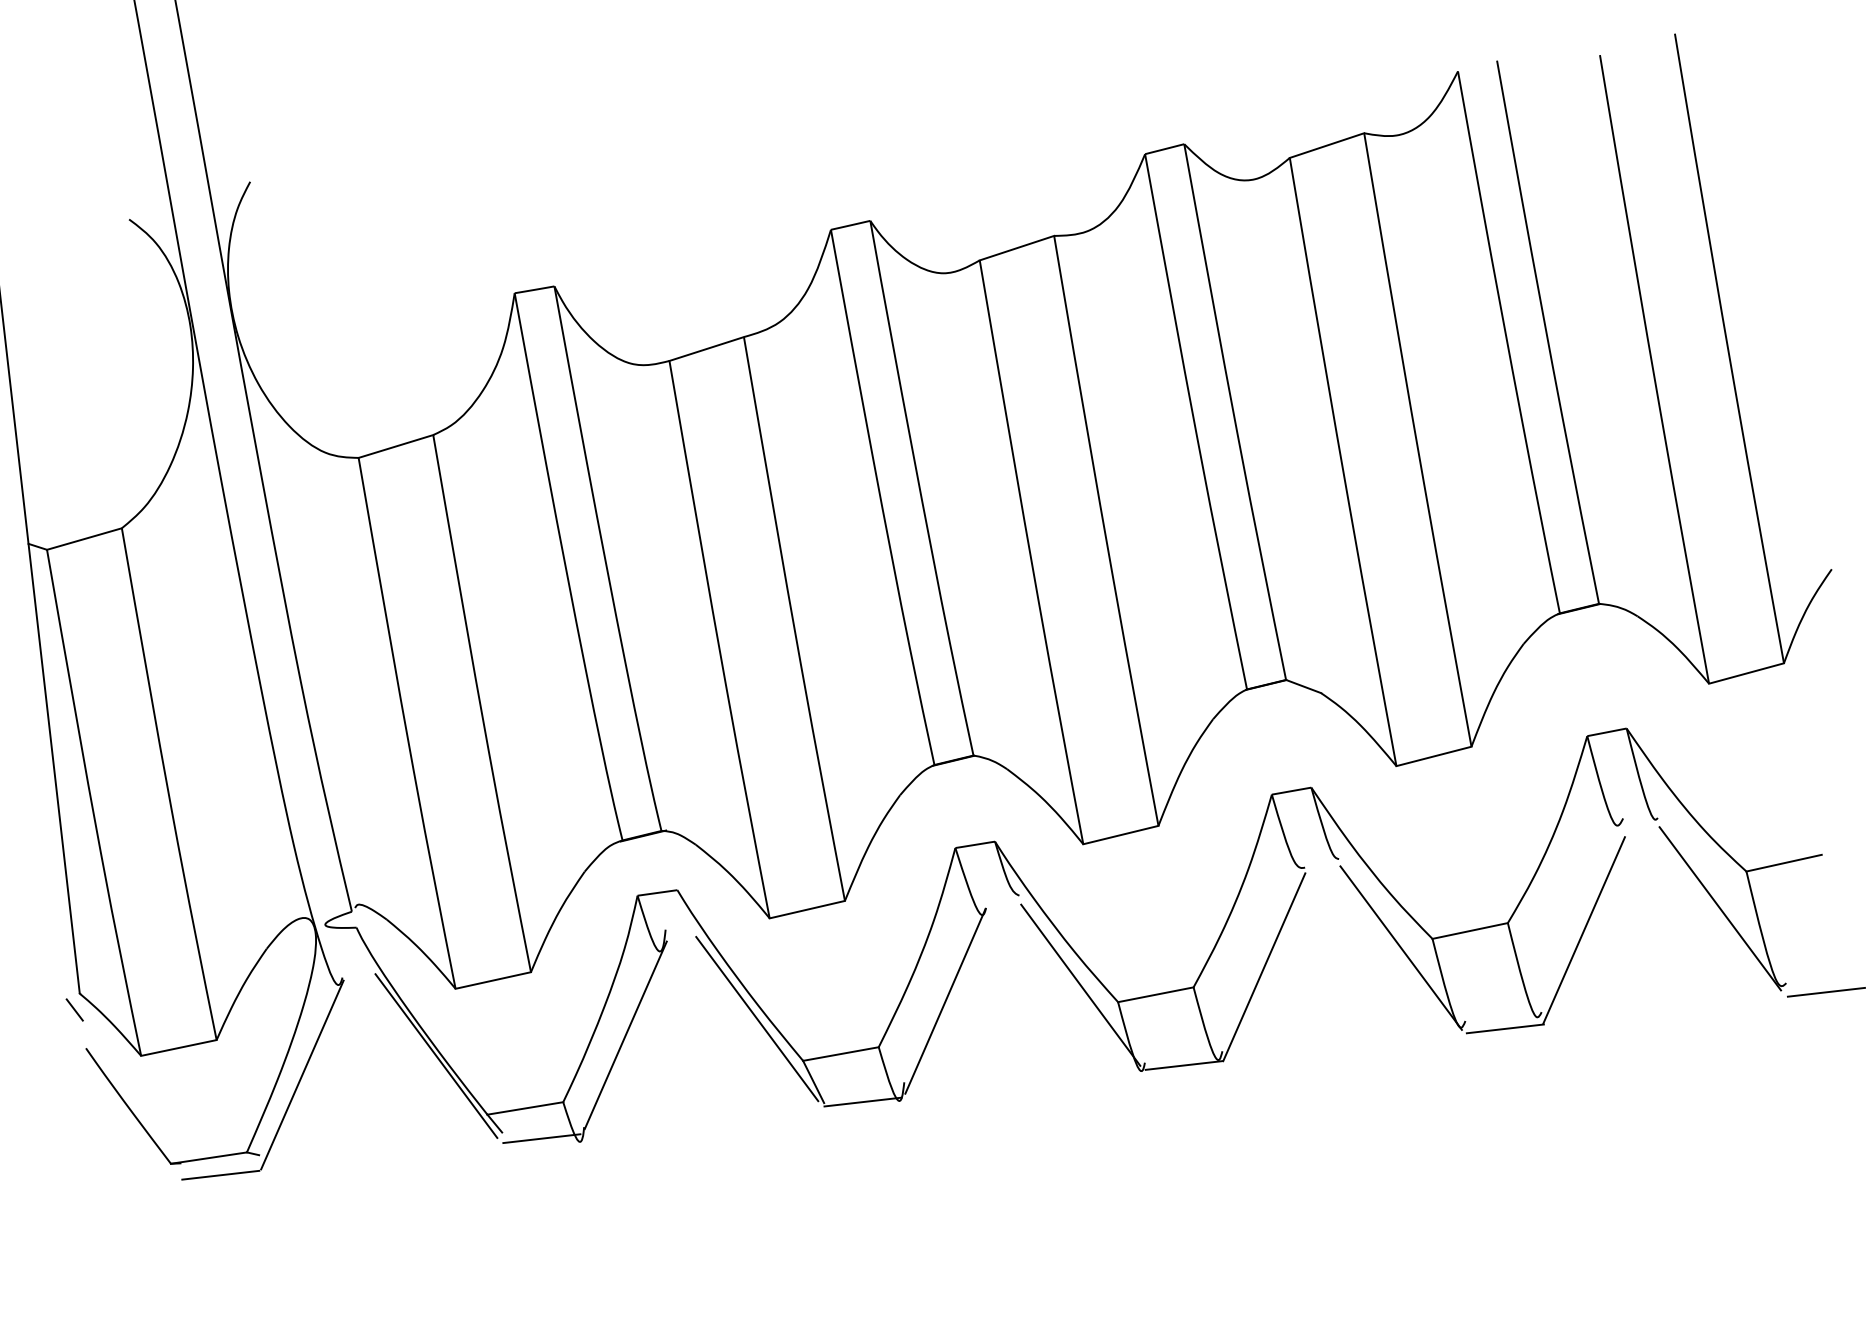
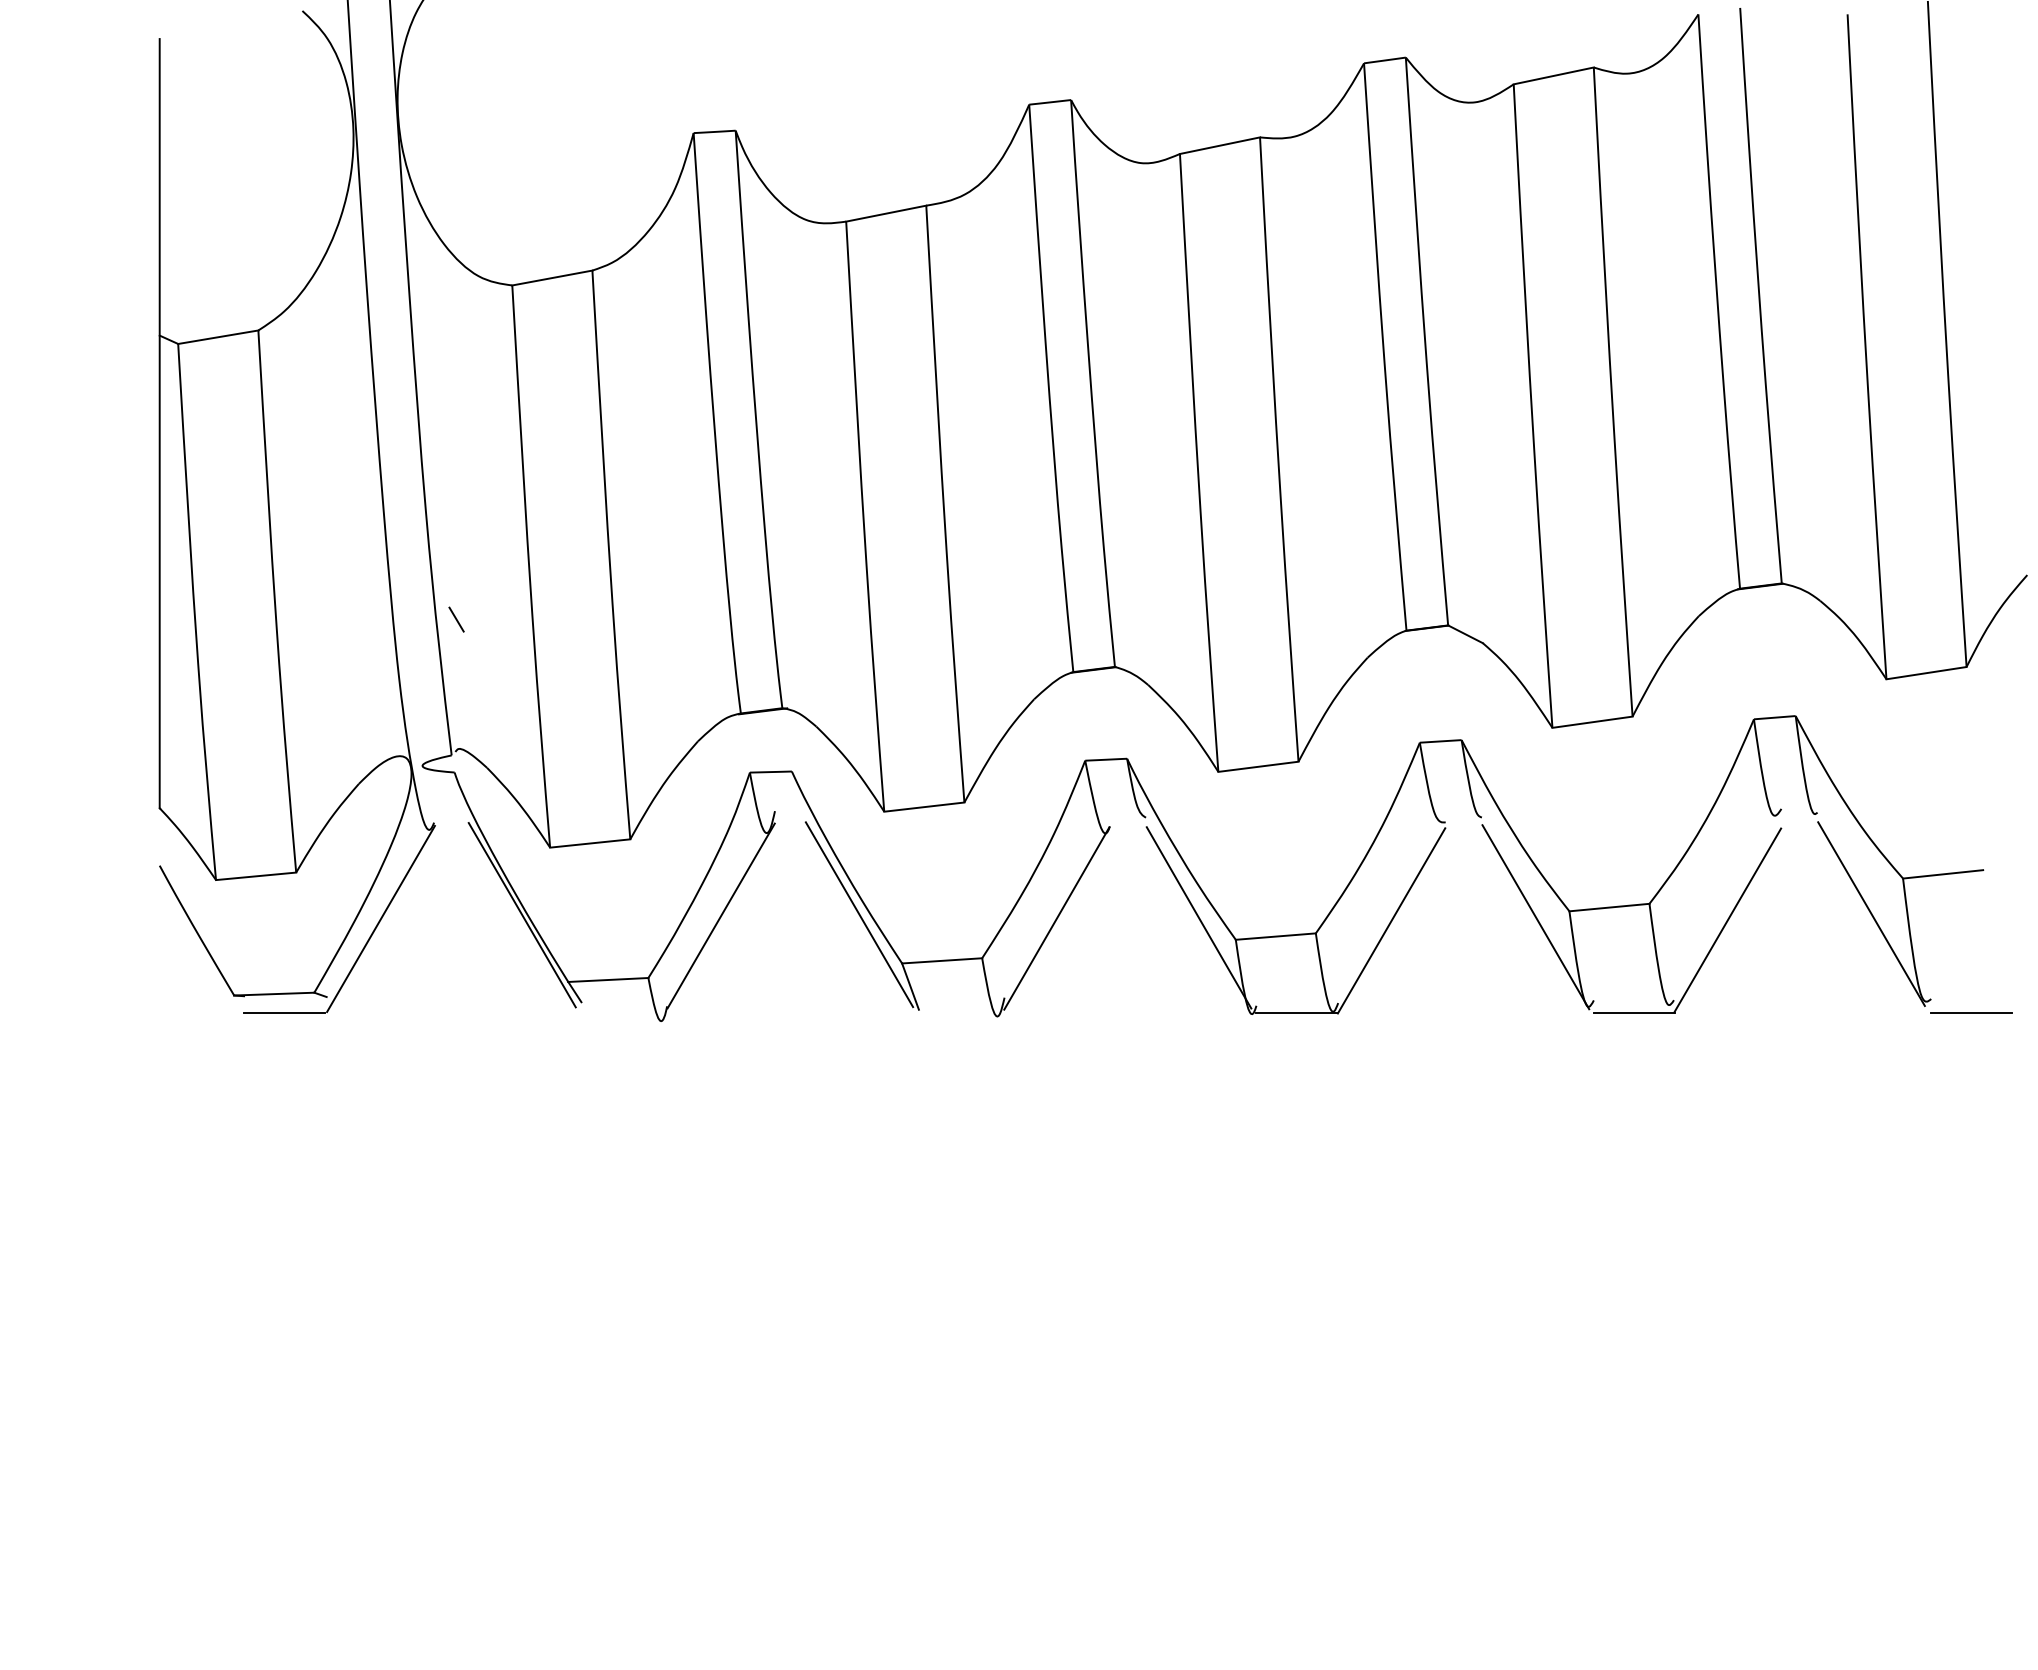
line: (74, 1009) -> (456, 619), moved
line: (862, 1102) -> (958, 1013), removed
line: (541, 1138) -> (621, 1013), removed

